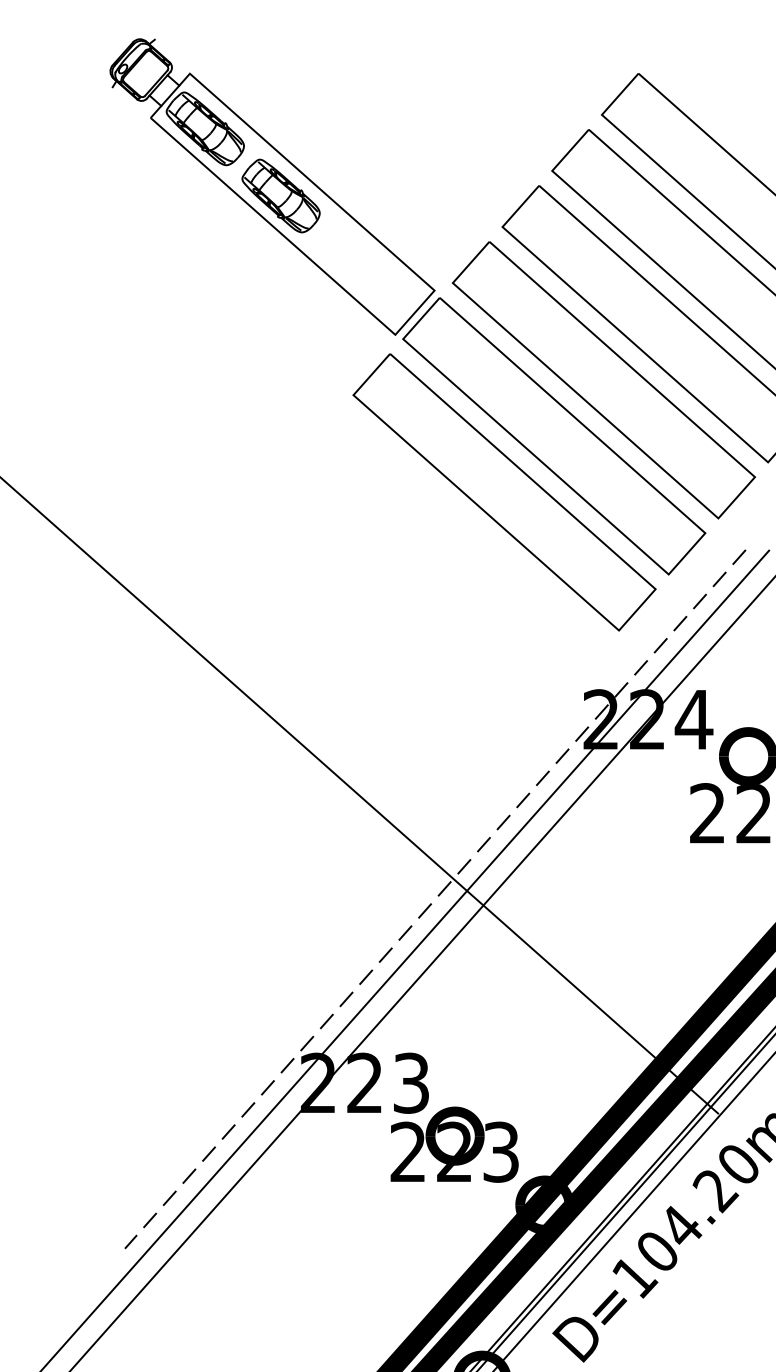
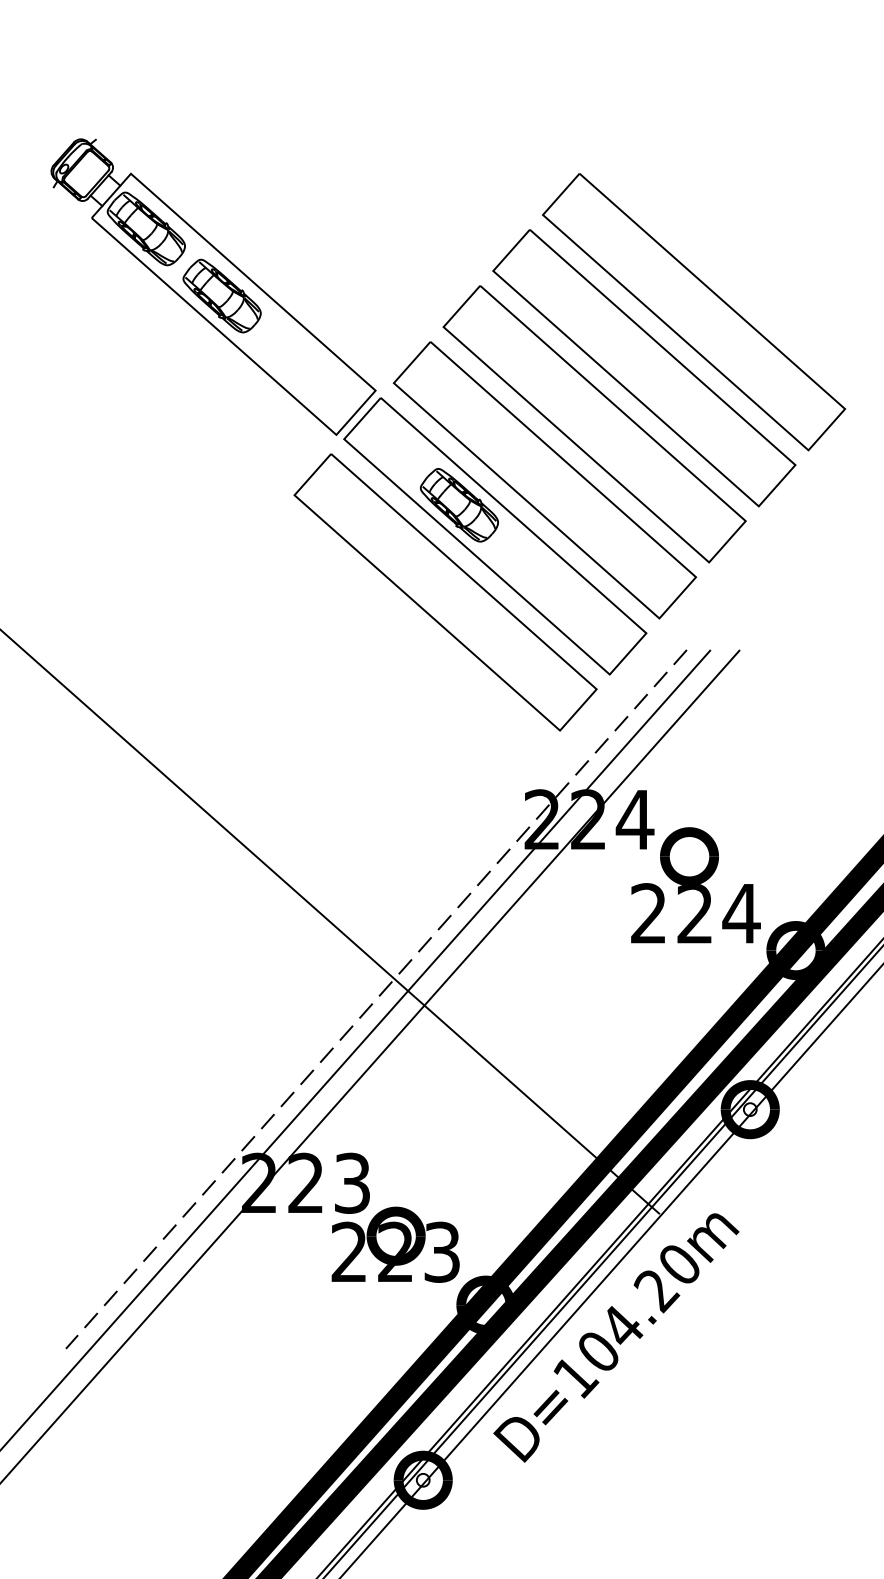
part: (517, 405) -> (458, 505), added

